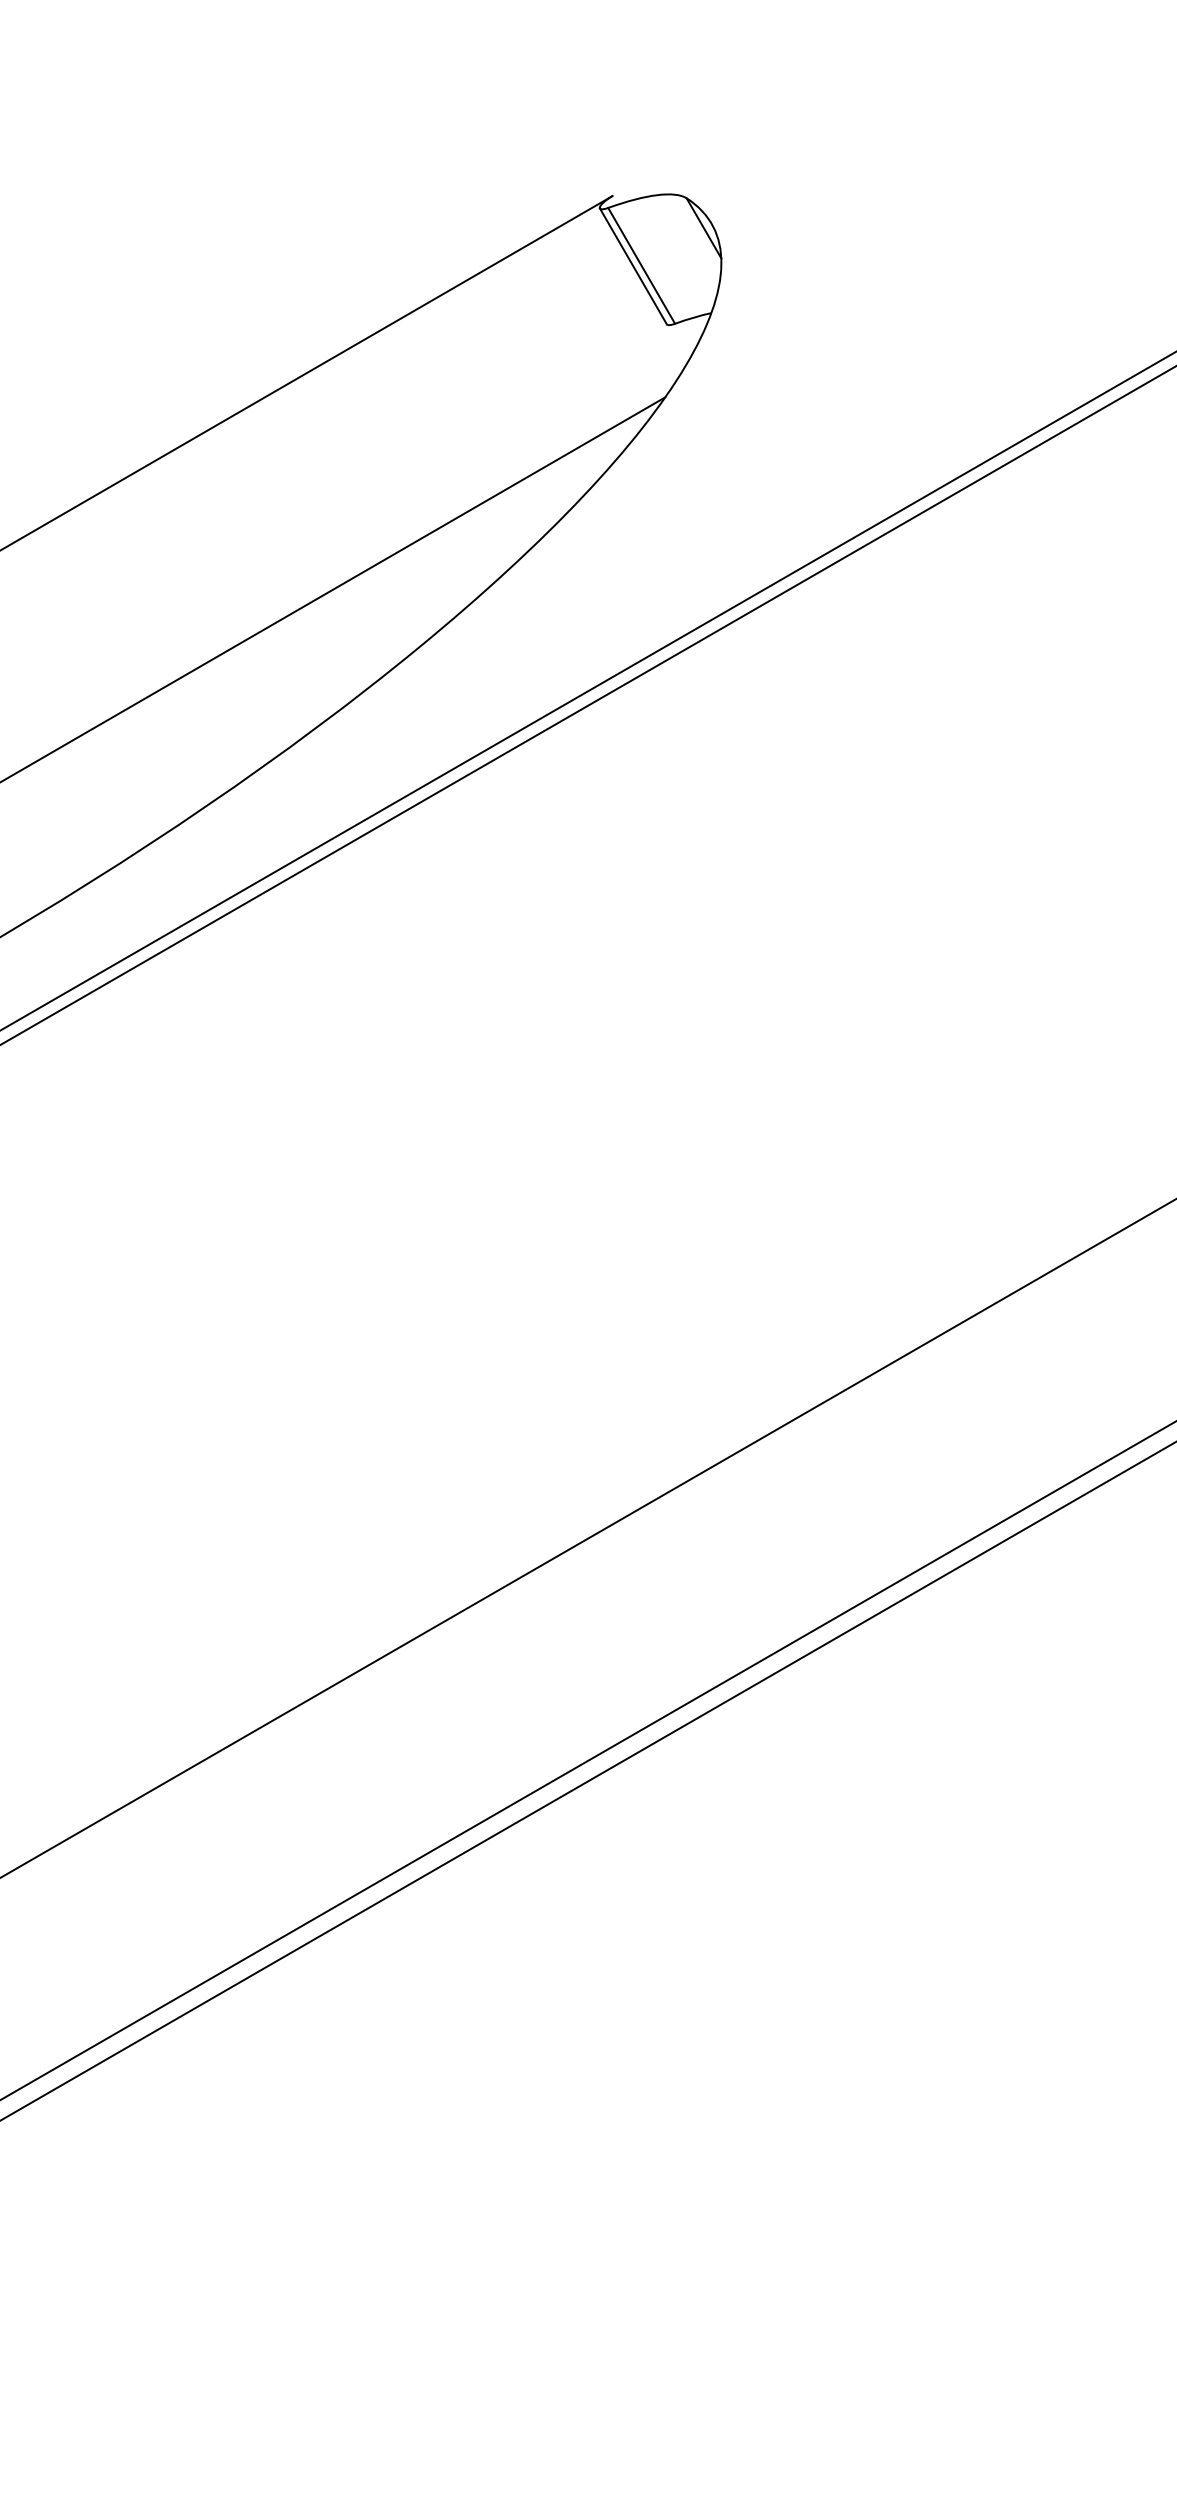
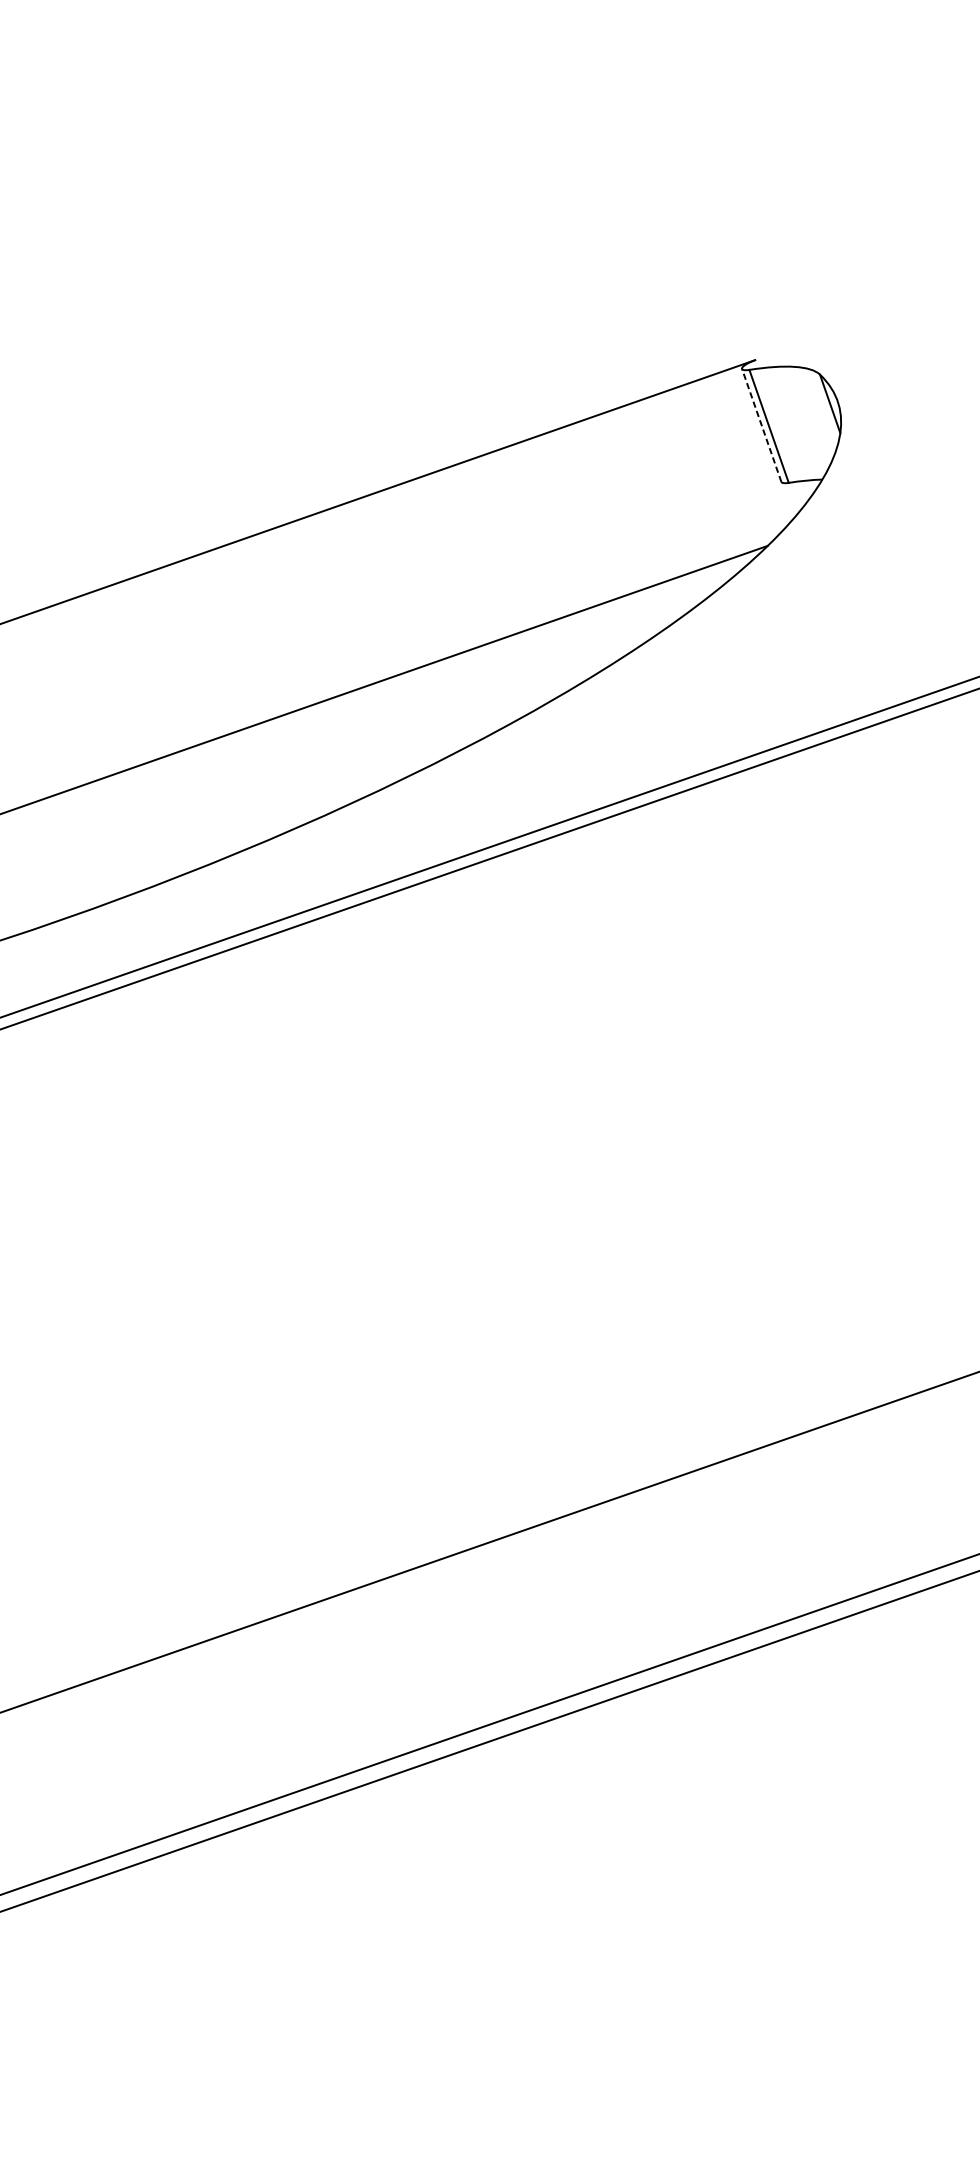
line: (633, 266) -> (761, 425), solid -> dashed

